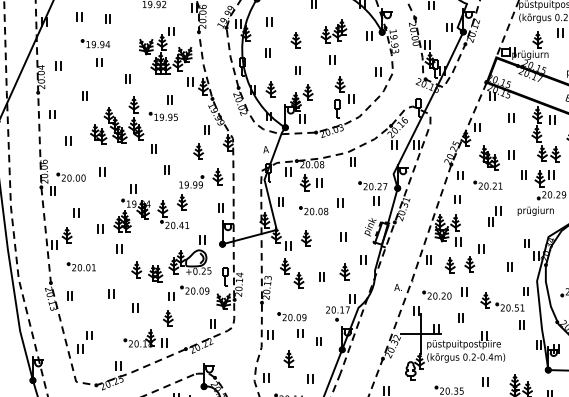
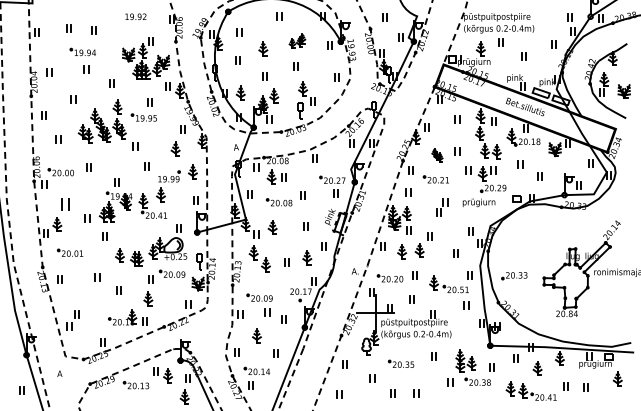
part: (334, 30) -> (297, 40), size x0.7
part: (489, 157) -> (437, 154), size x0.6
part: (76, 213) -> (65, 204), size x1.6

